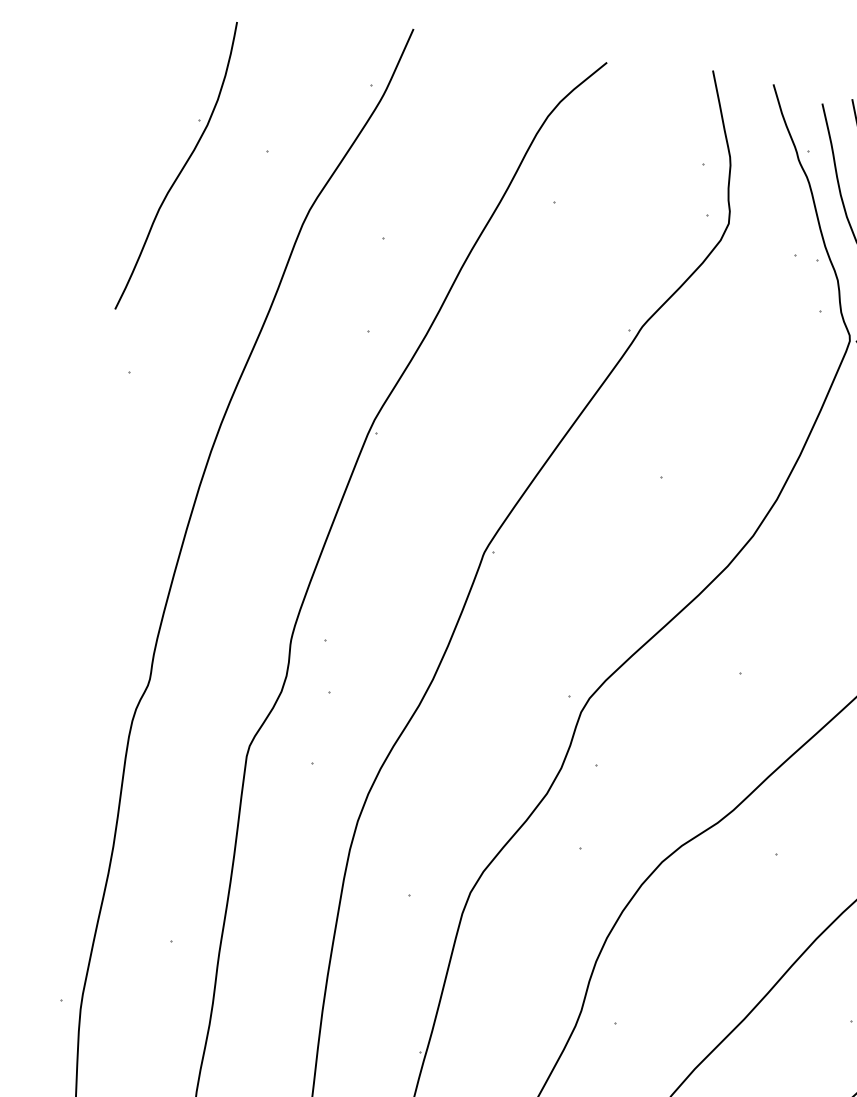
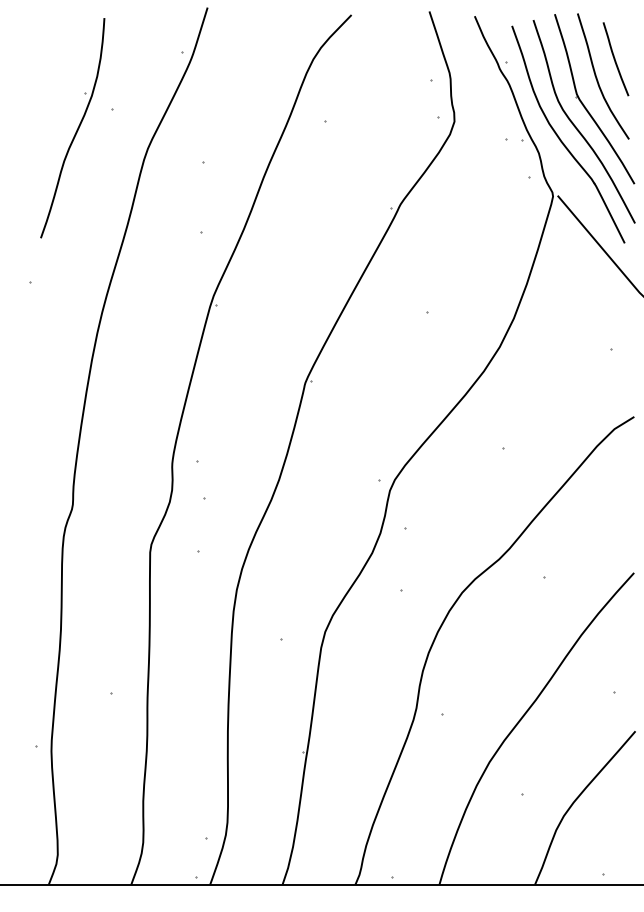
part: (175, 166) -> (72, 128), moved

